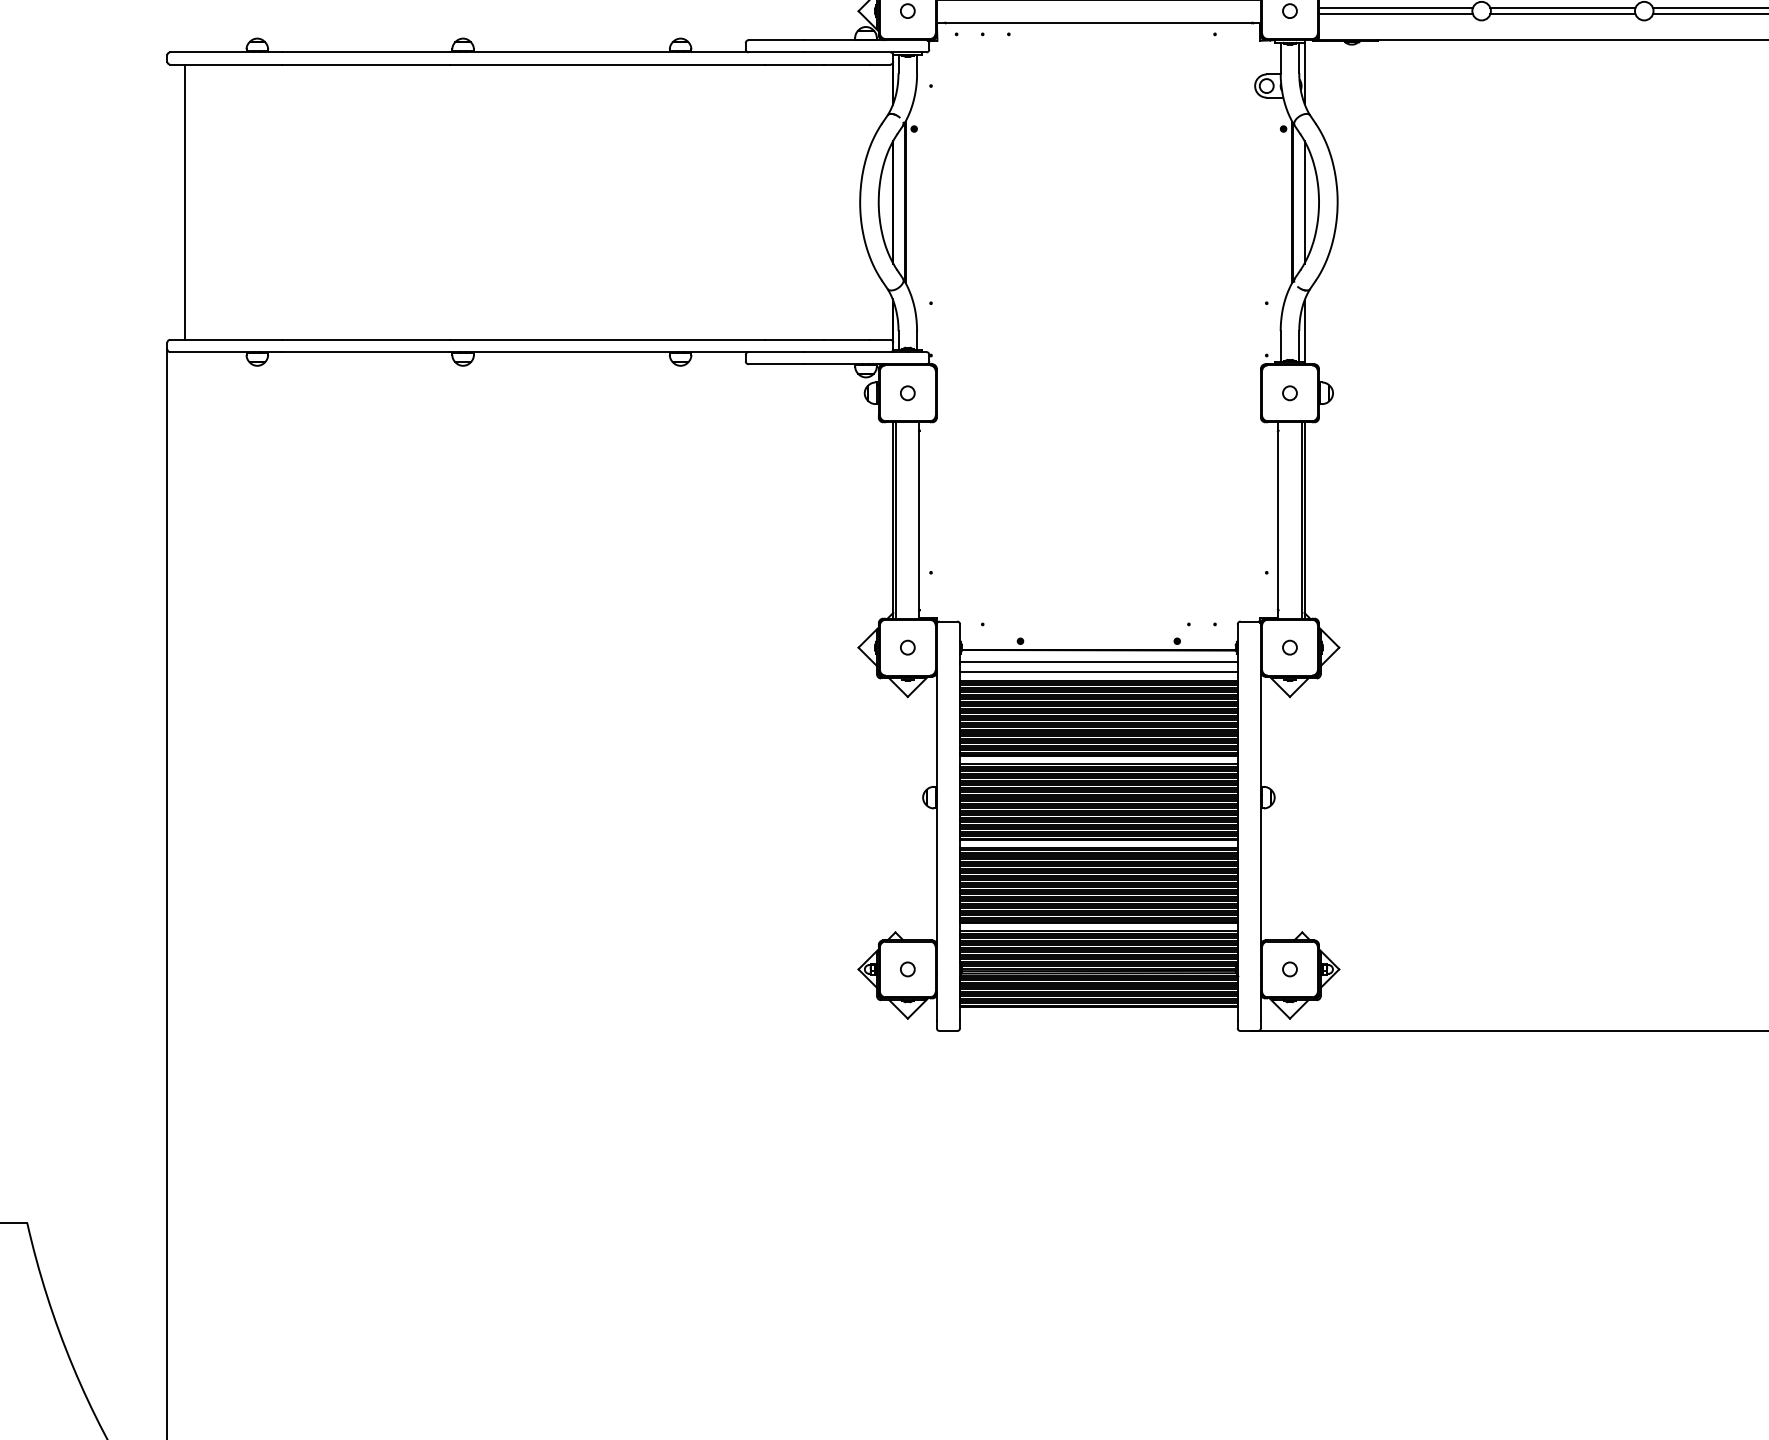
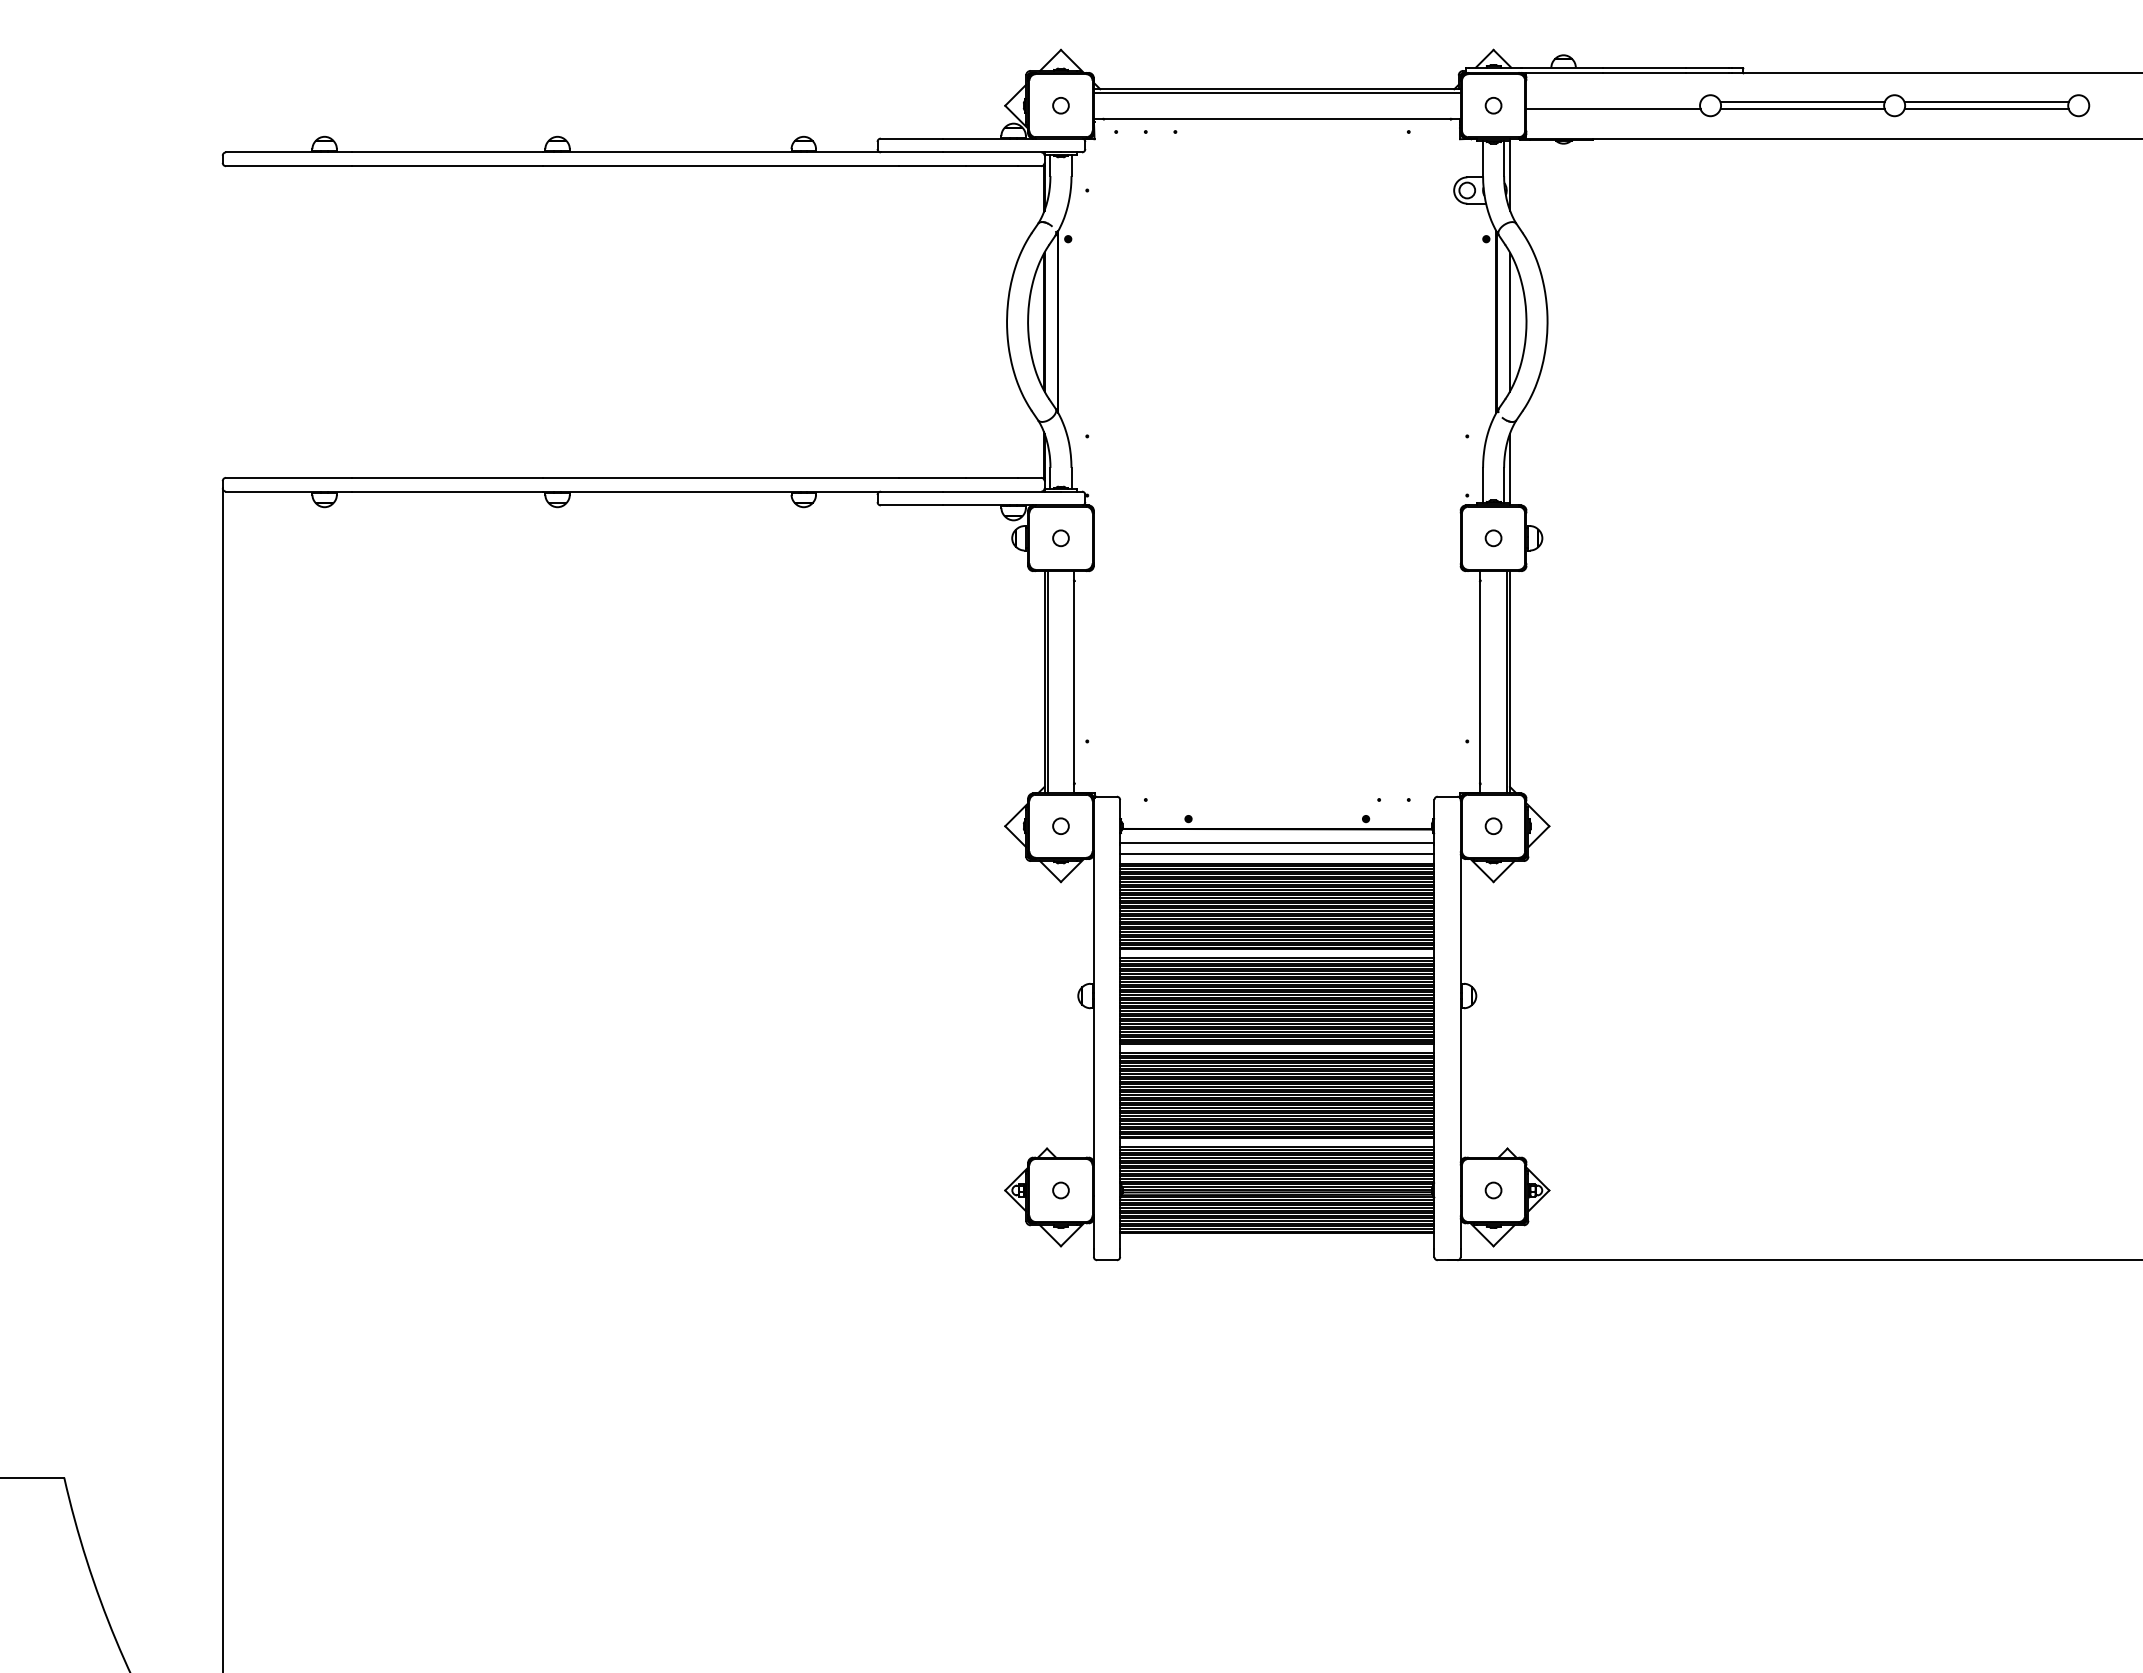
line: (1395, 8) -> (1613, 102), removed
line: (184, 201) -> (242, 321), removed

